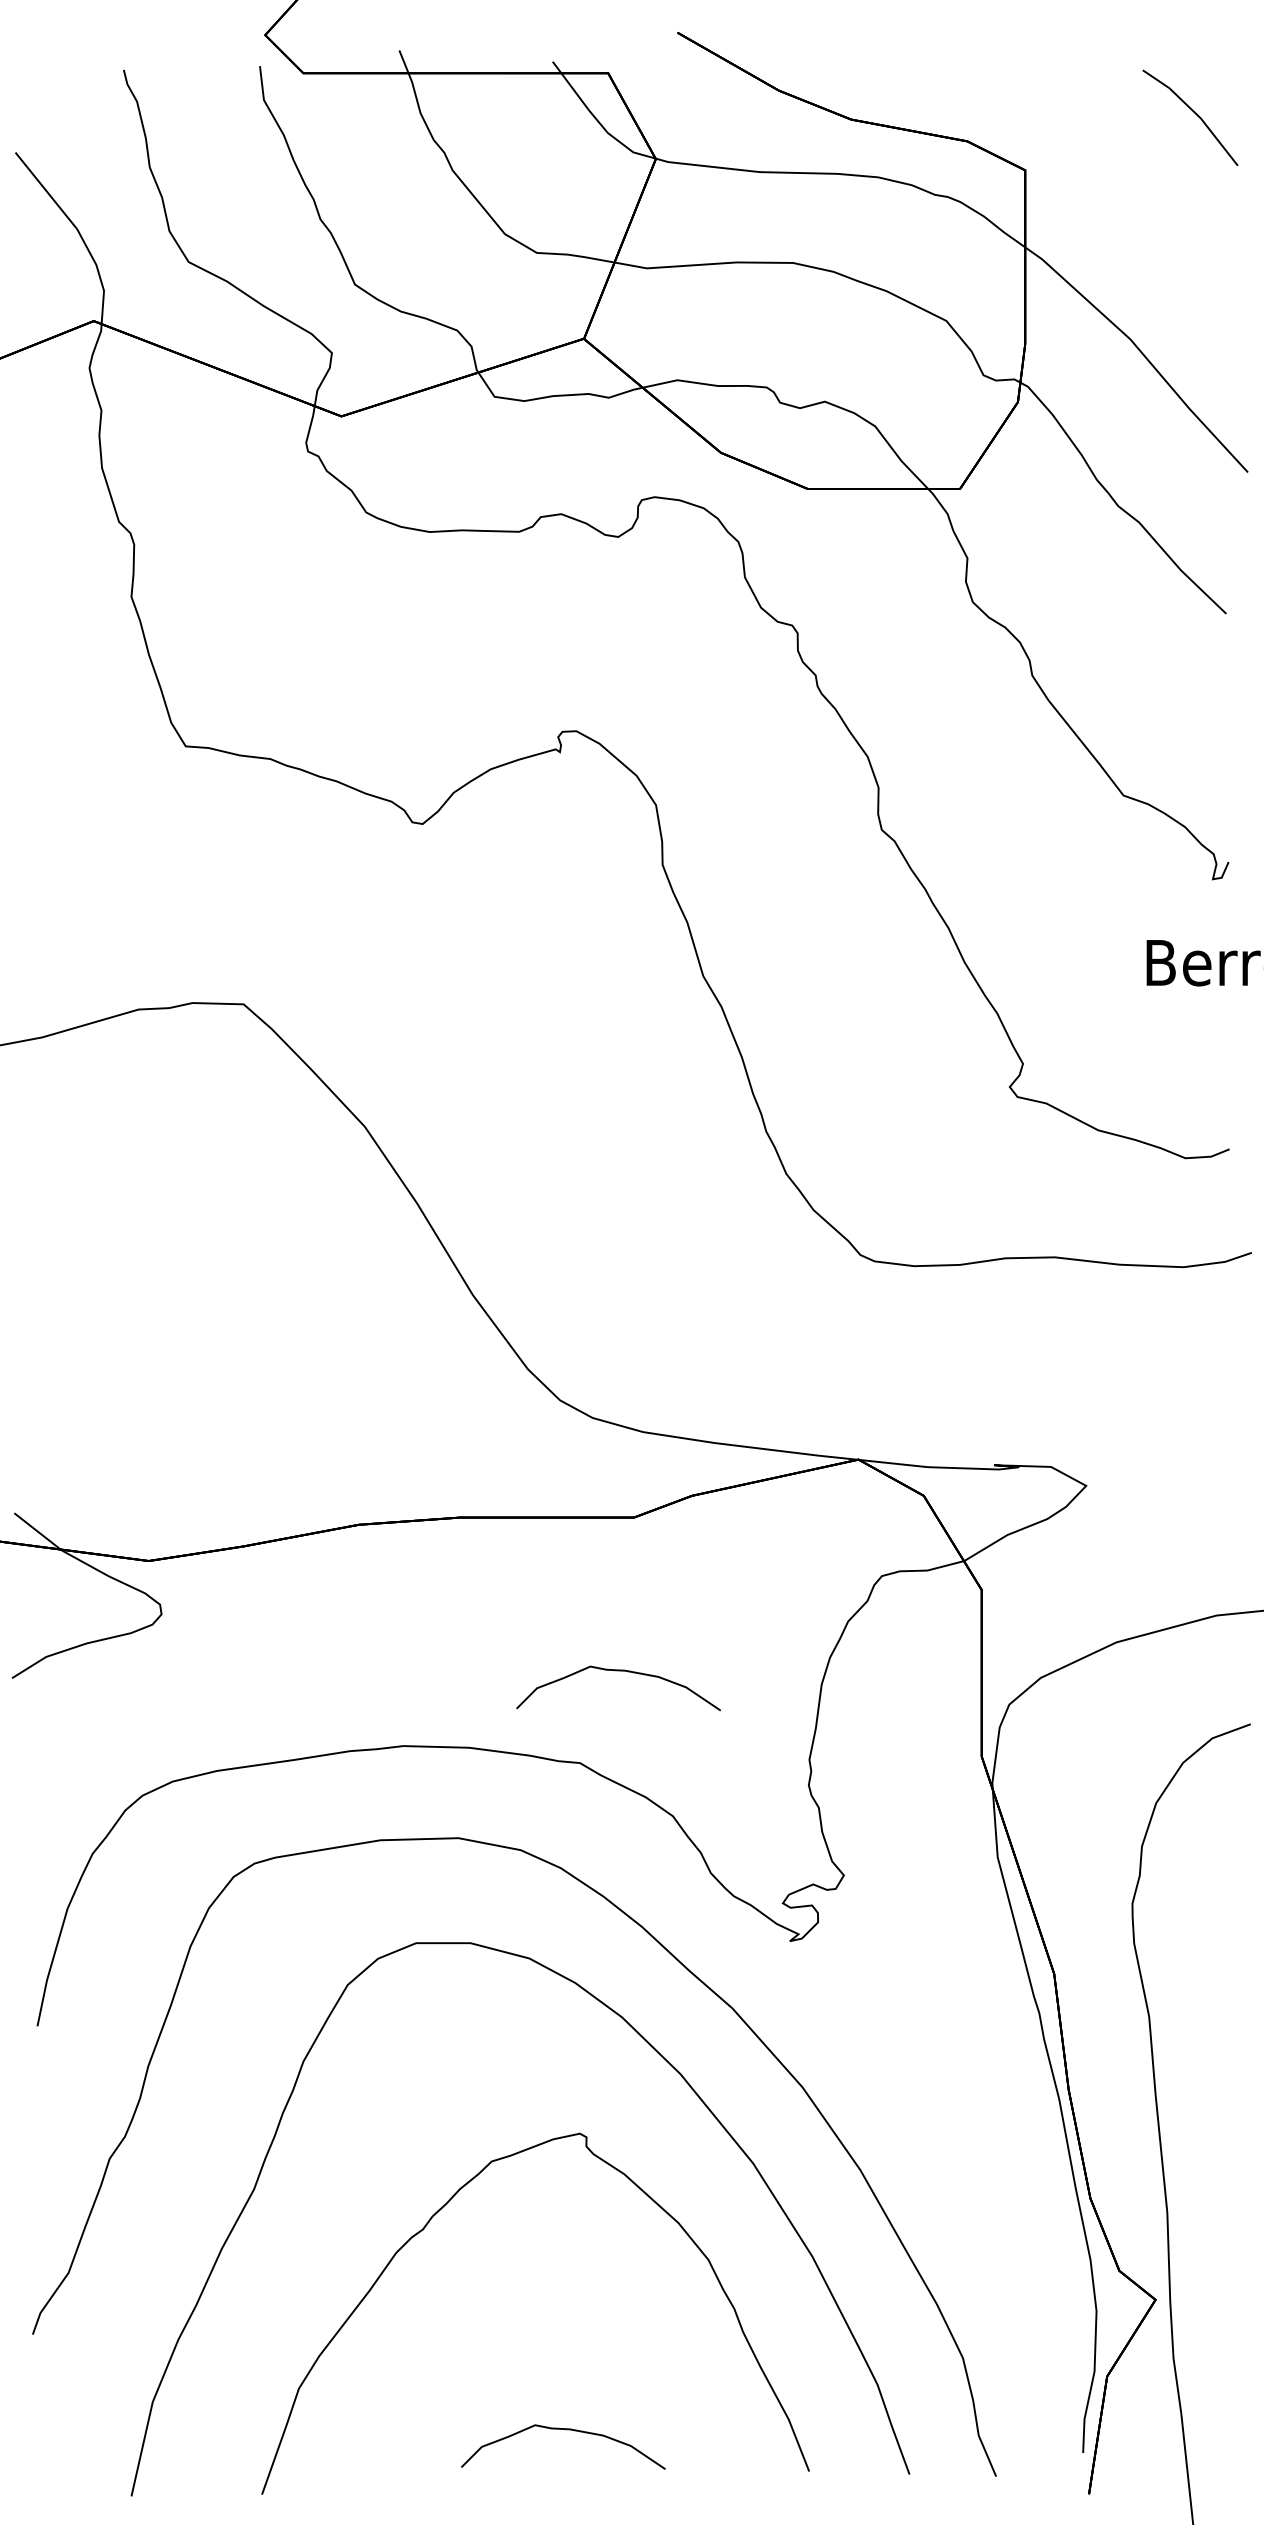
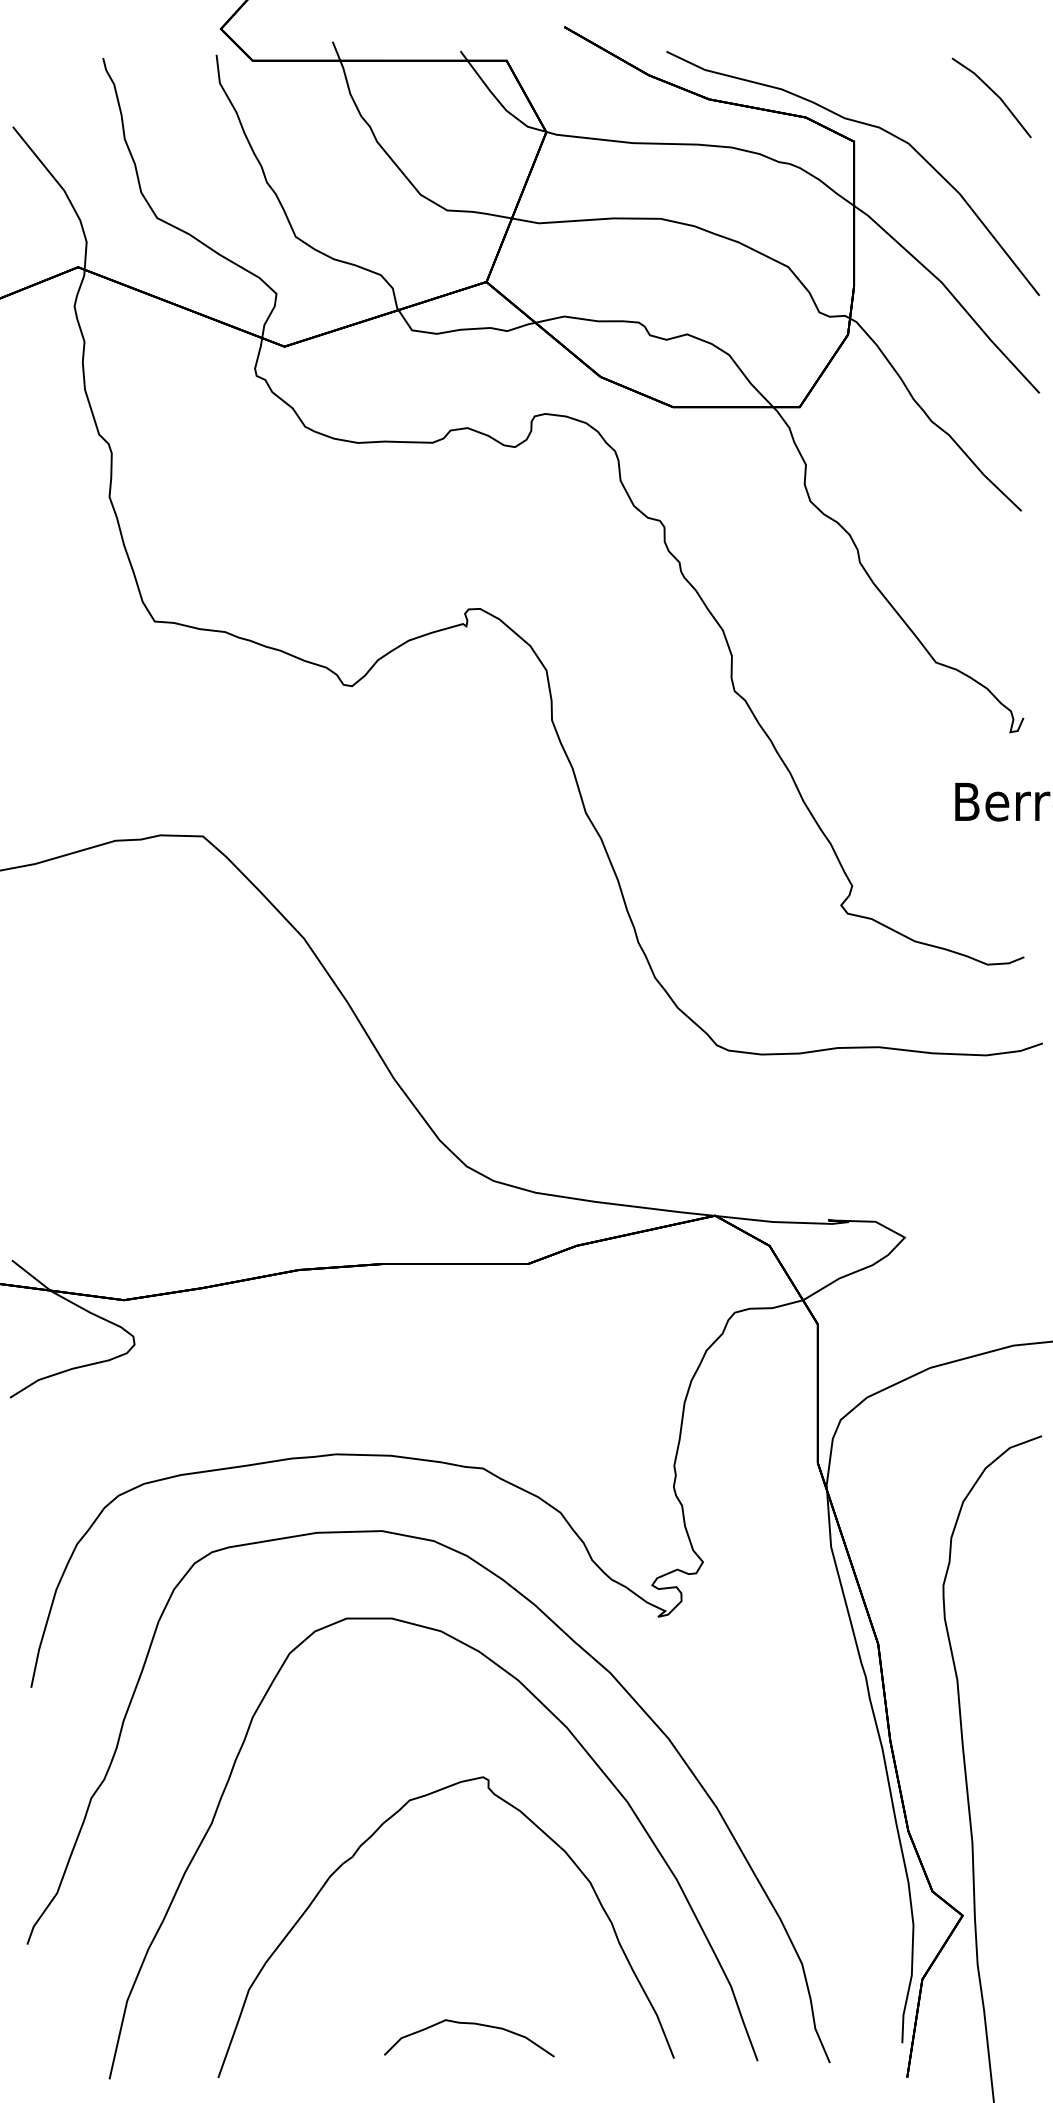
curve: (1036, 149) -> (863, 124), added
curve: (618, 1671) -> (515, 1392), removed

